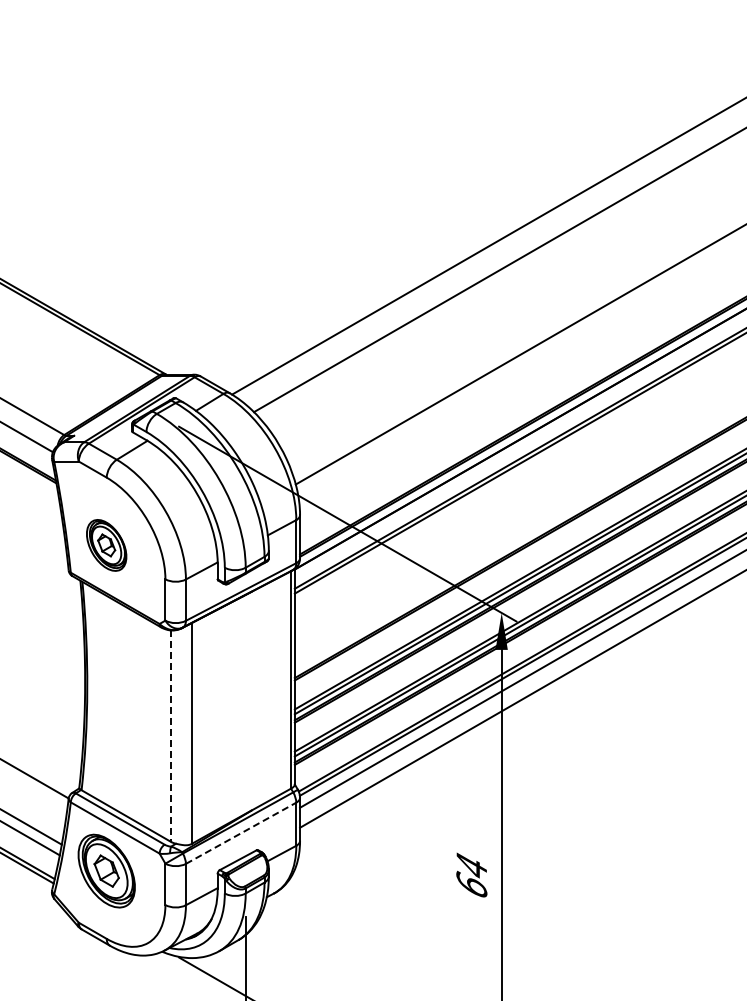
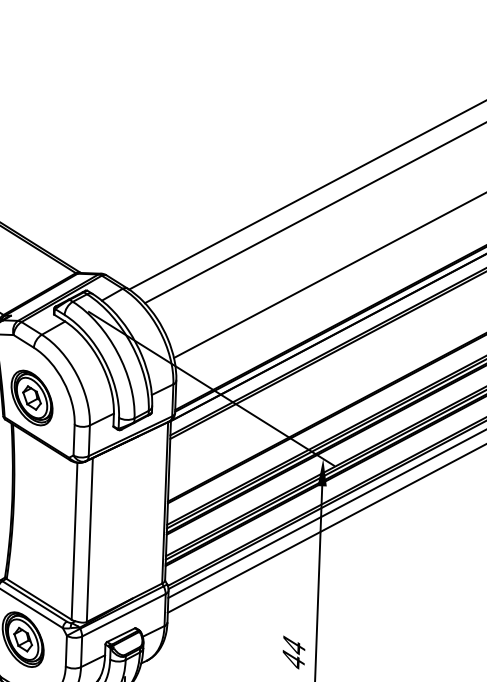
part: (106, 545) -> (31, 398), size x1.43
line: (171, 736) -> (74, 541), dashed -> solid
line: (241, 833) -> (124, 615), dashed -> solid
text: (471, 883) -> (293, 658), 64 -> 44

